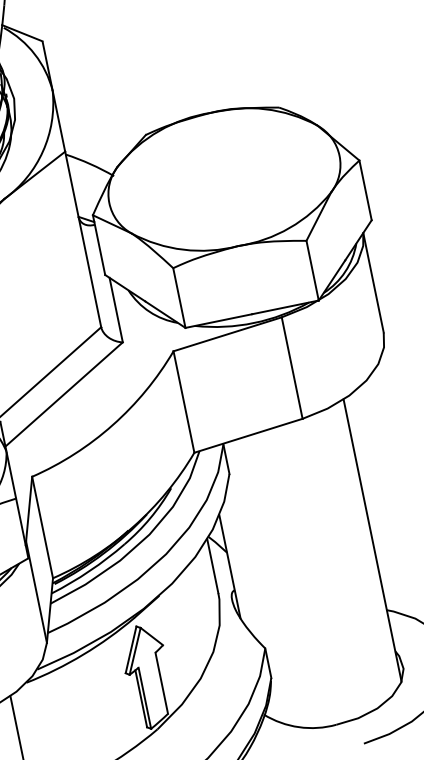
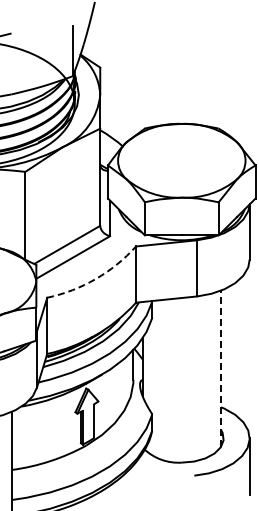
arc: (112, 425) -> (95, 279), solid -> dashed
line: (373, 539) -> (221, 368), solid -> dashed

